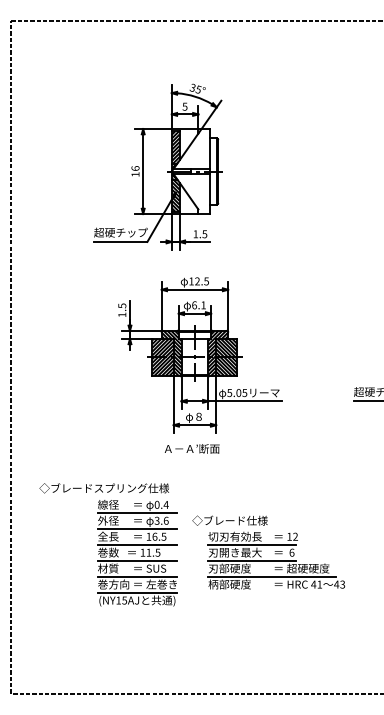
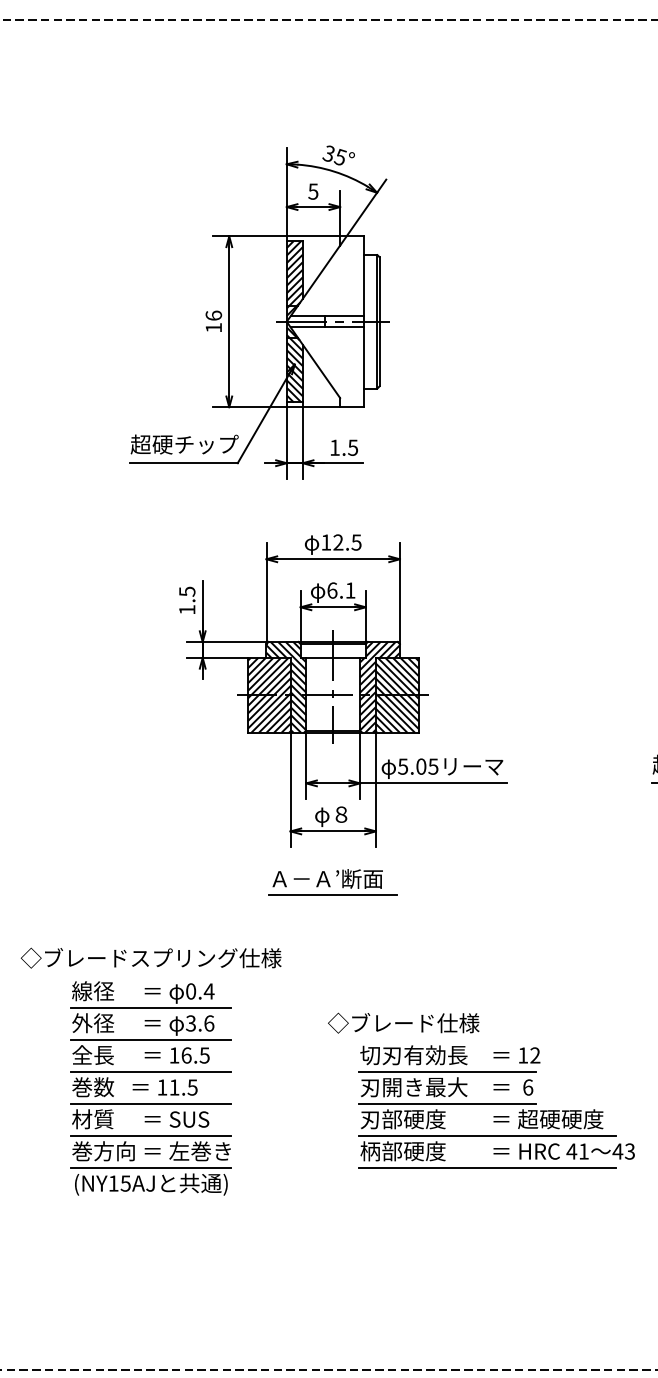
line: (194, 457) -> (332, 896), added
part: (137, 553) -> (151, 1089), moved
line: (271, 592) -> (486, 1167), added

